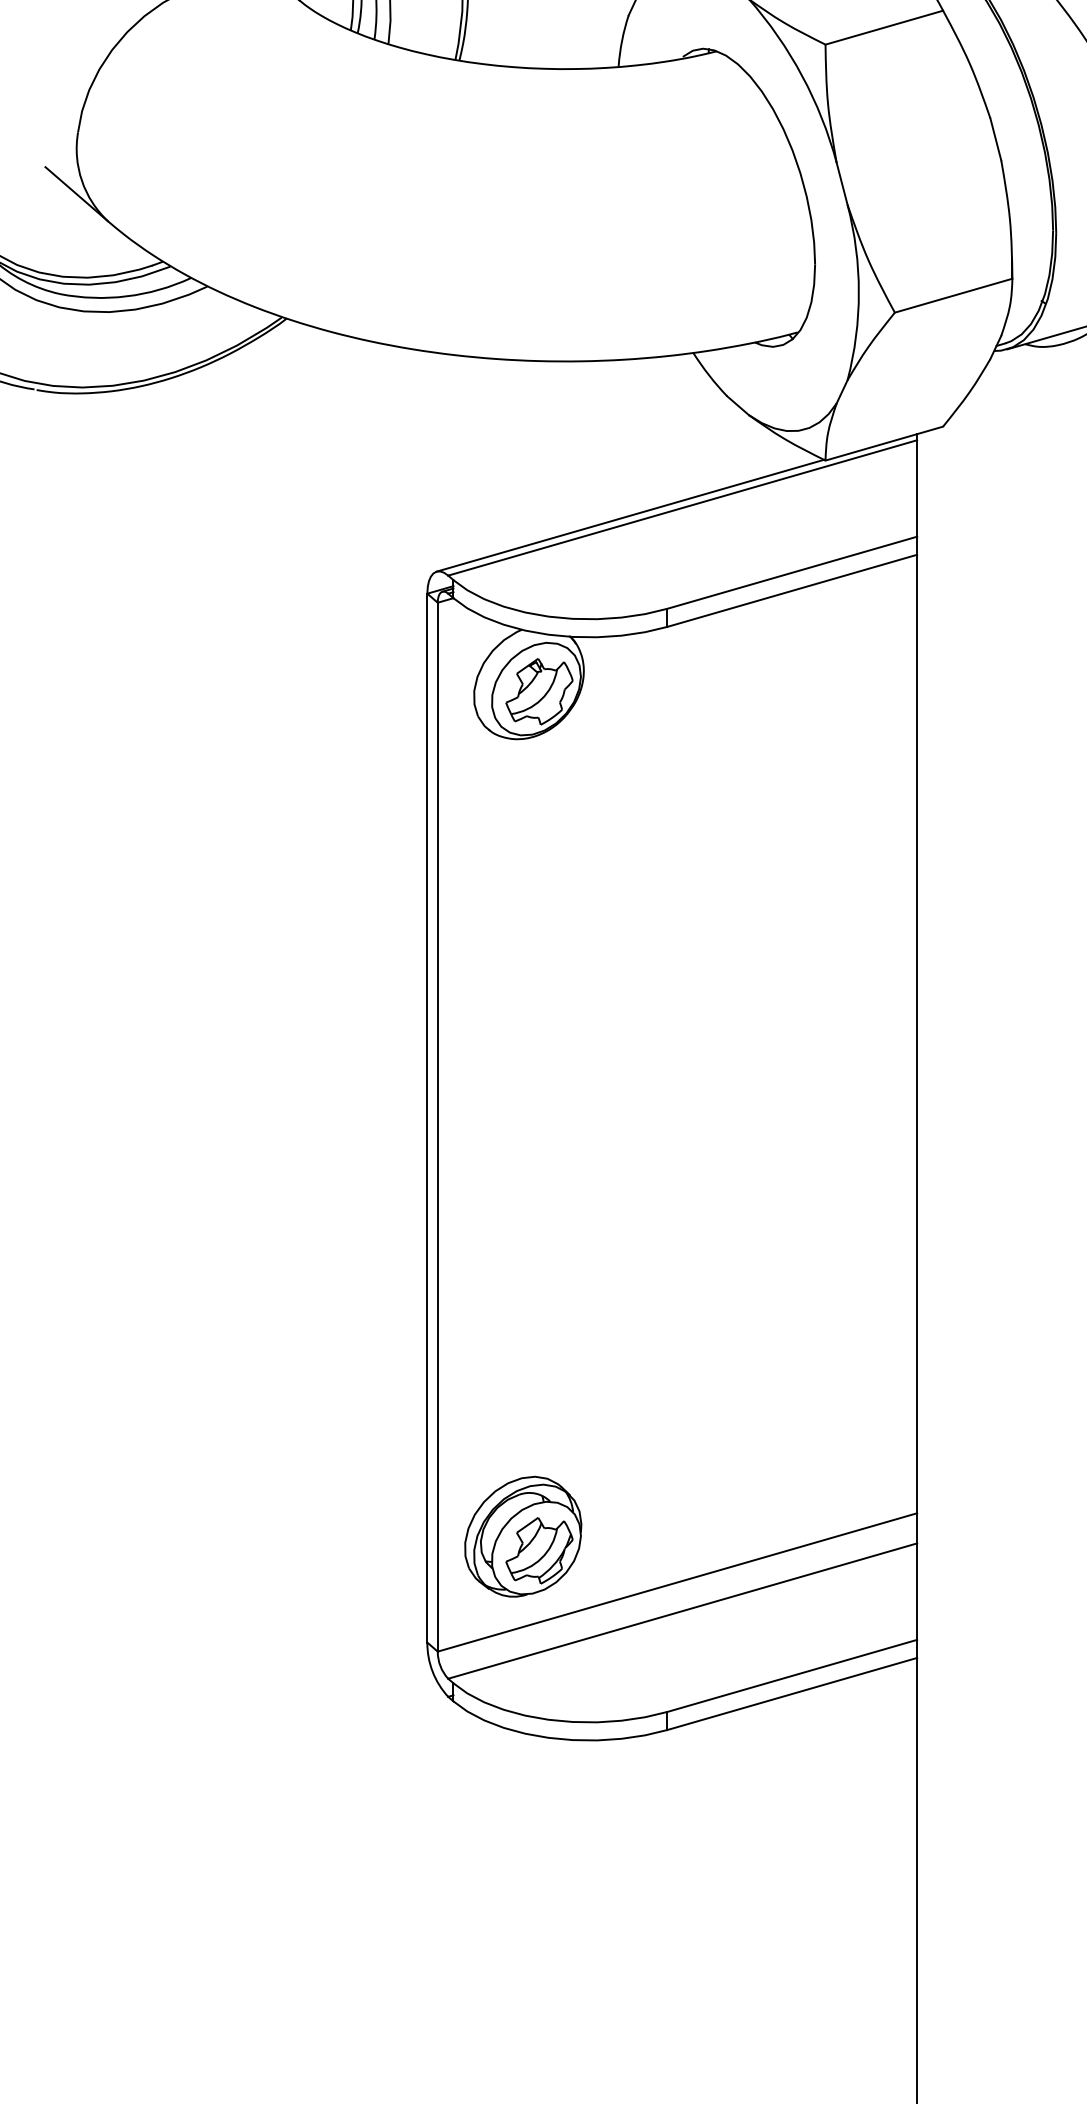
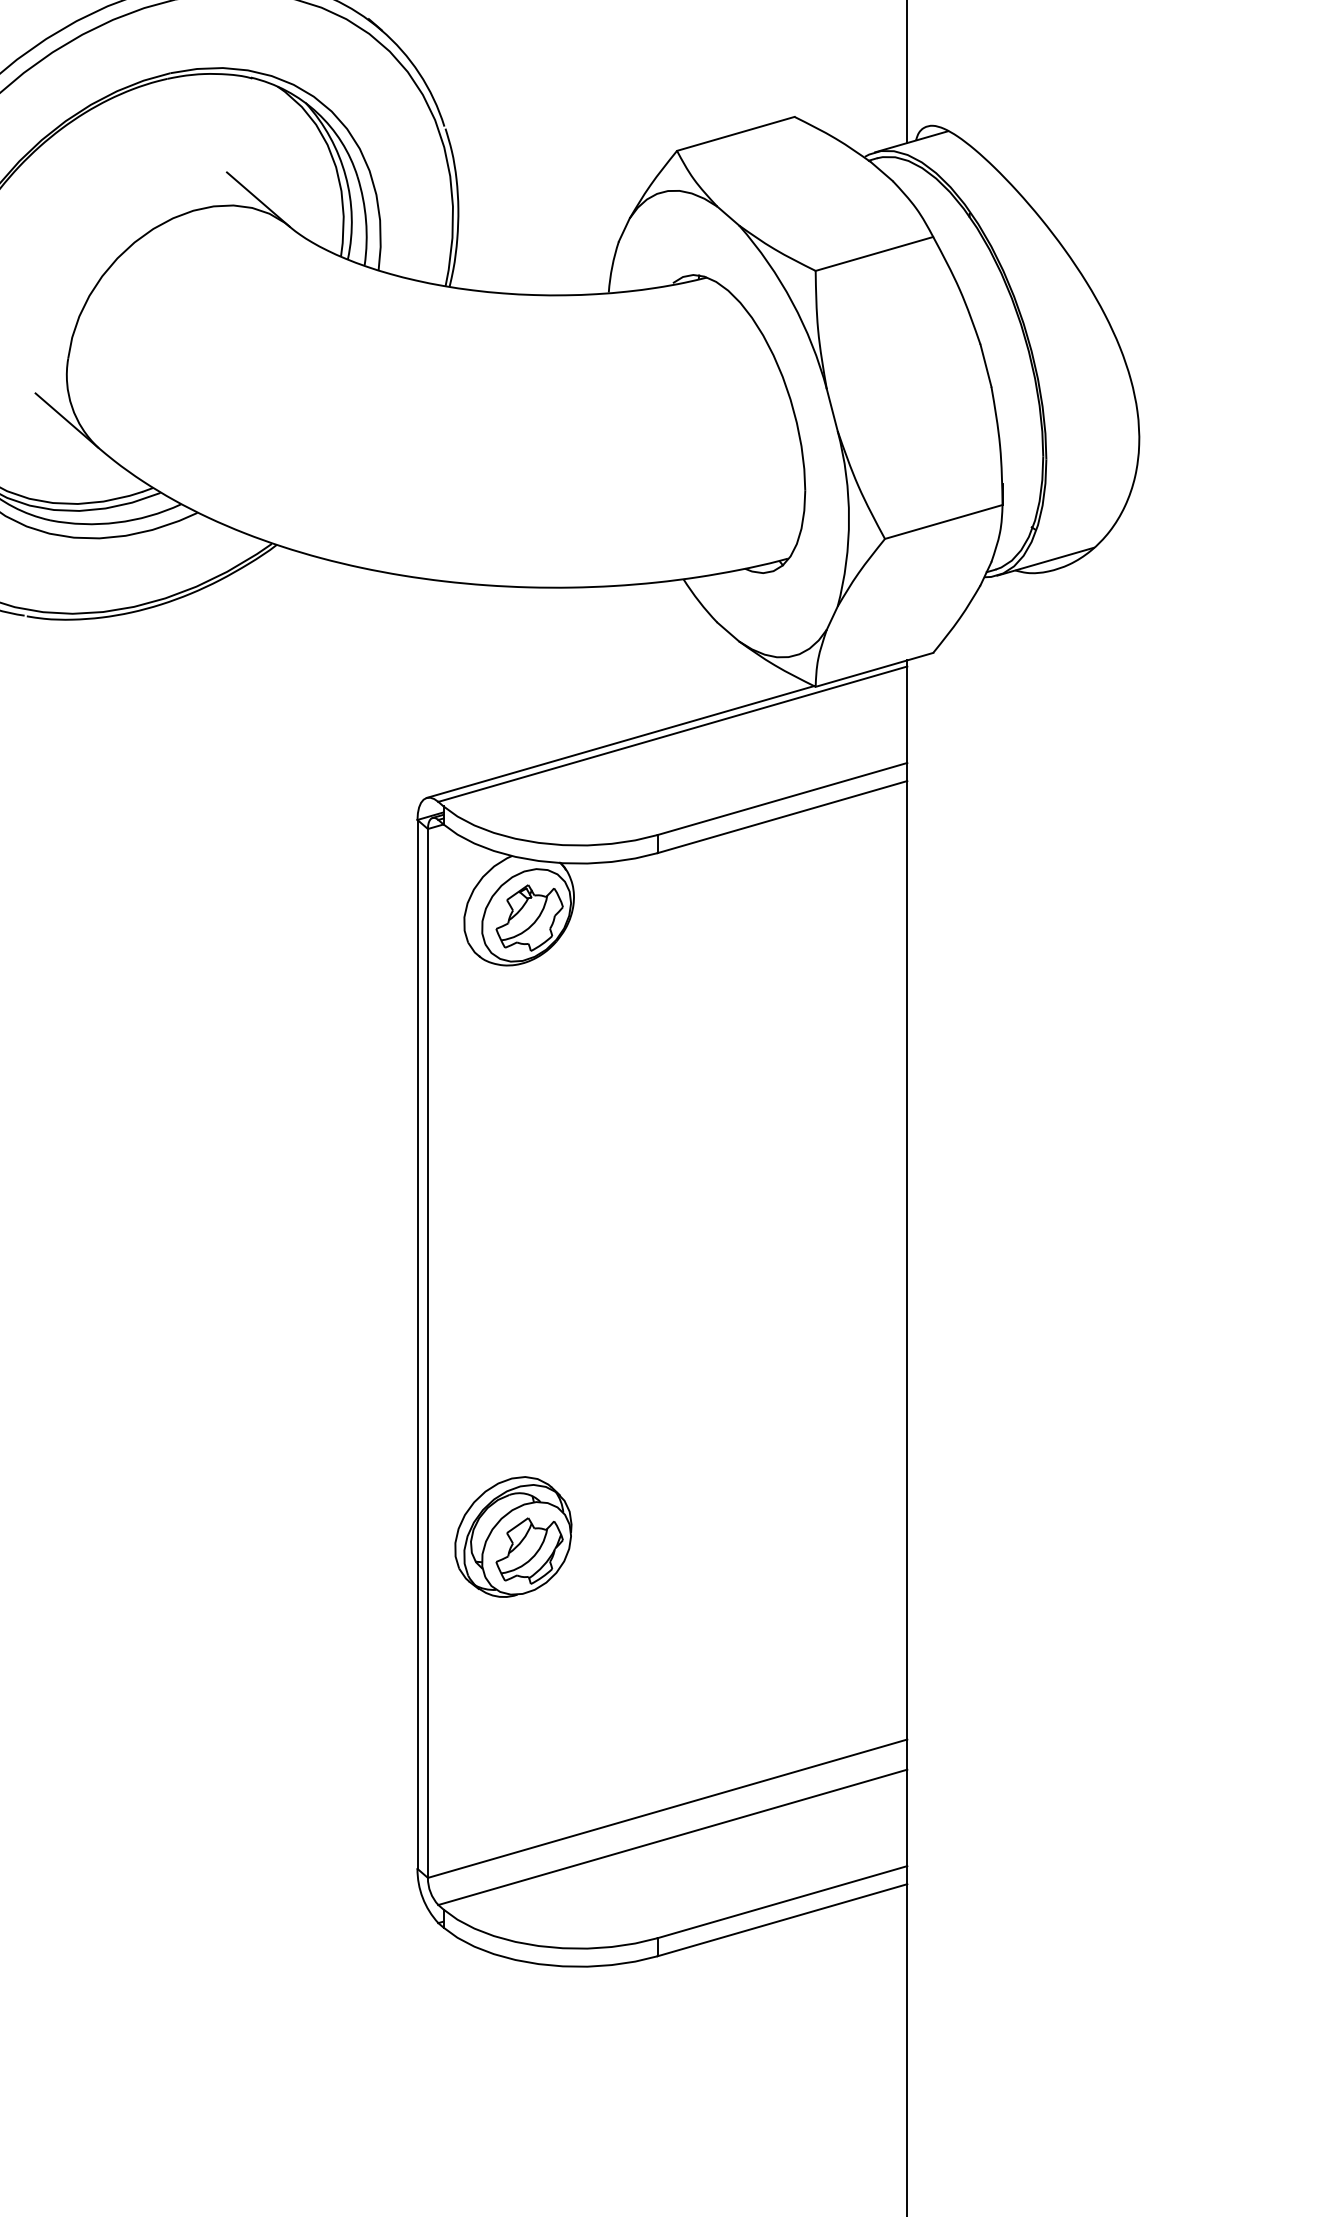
part: (523, 1536) -> (513, 1536), moved

